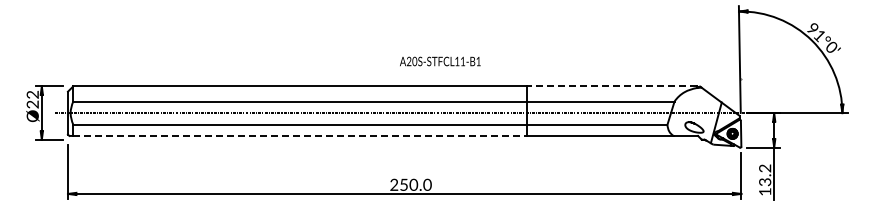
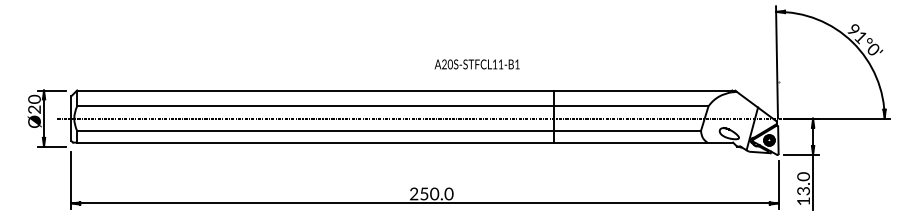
text: (440, 61) -> (477, 64), moved
line: (611, 86) -> (642, 90), dashed -> solid
text: (32, 94) -> (34, 99), Ø22 -> Ø20
line: (300, 135) -> (315, 142), dashed -> solid
text: (765, 168) -> (803, 176), 13.2 -> 13.0

